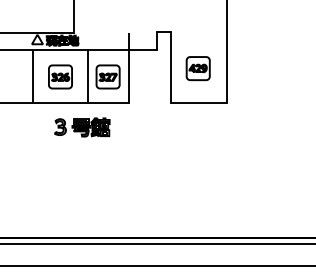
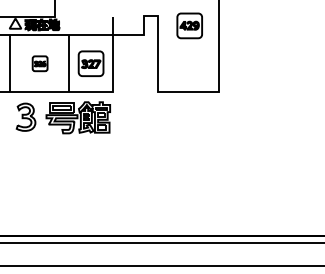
part: (197, 68) -> (188, 25), moved
part: (60, 76) -> (40, 63), size x0.6
part: (82, 127) -> (63, 117), size x1.6

